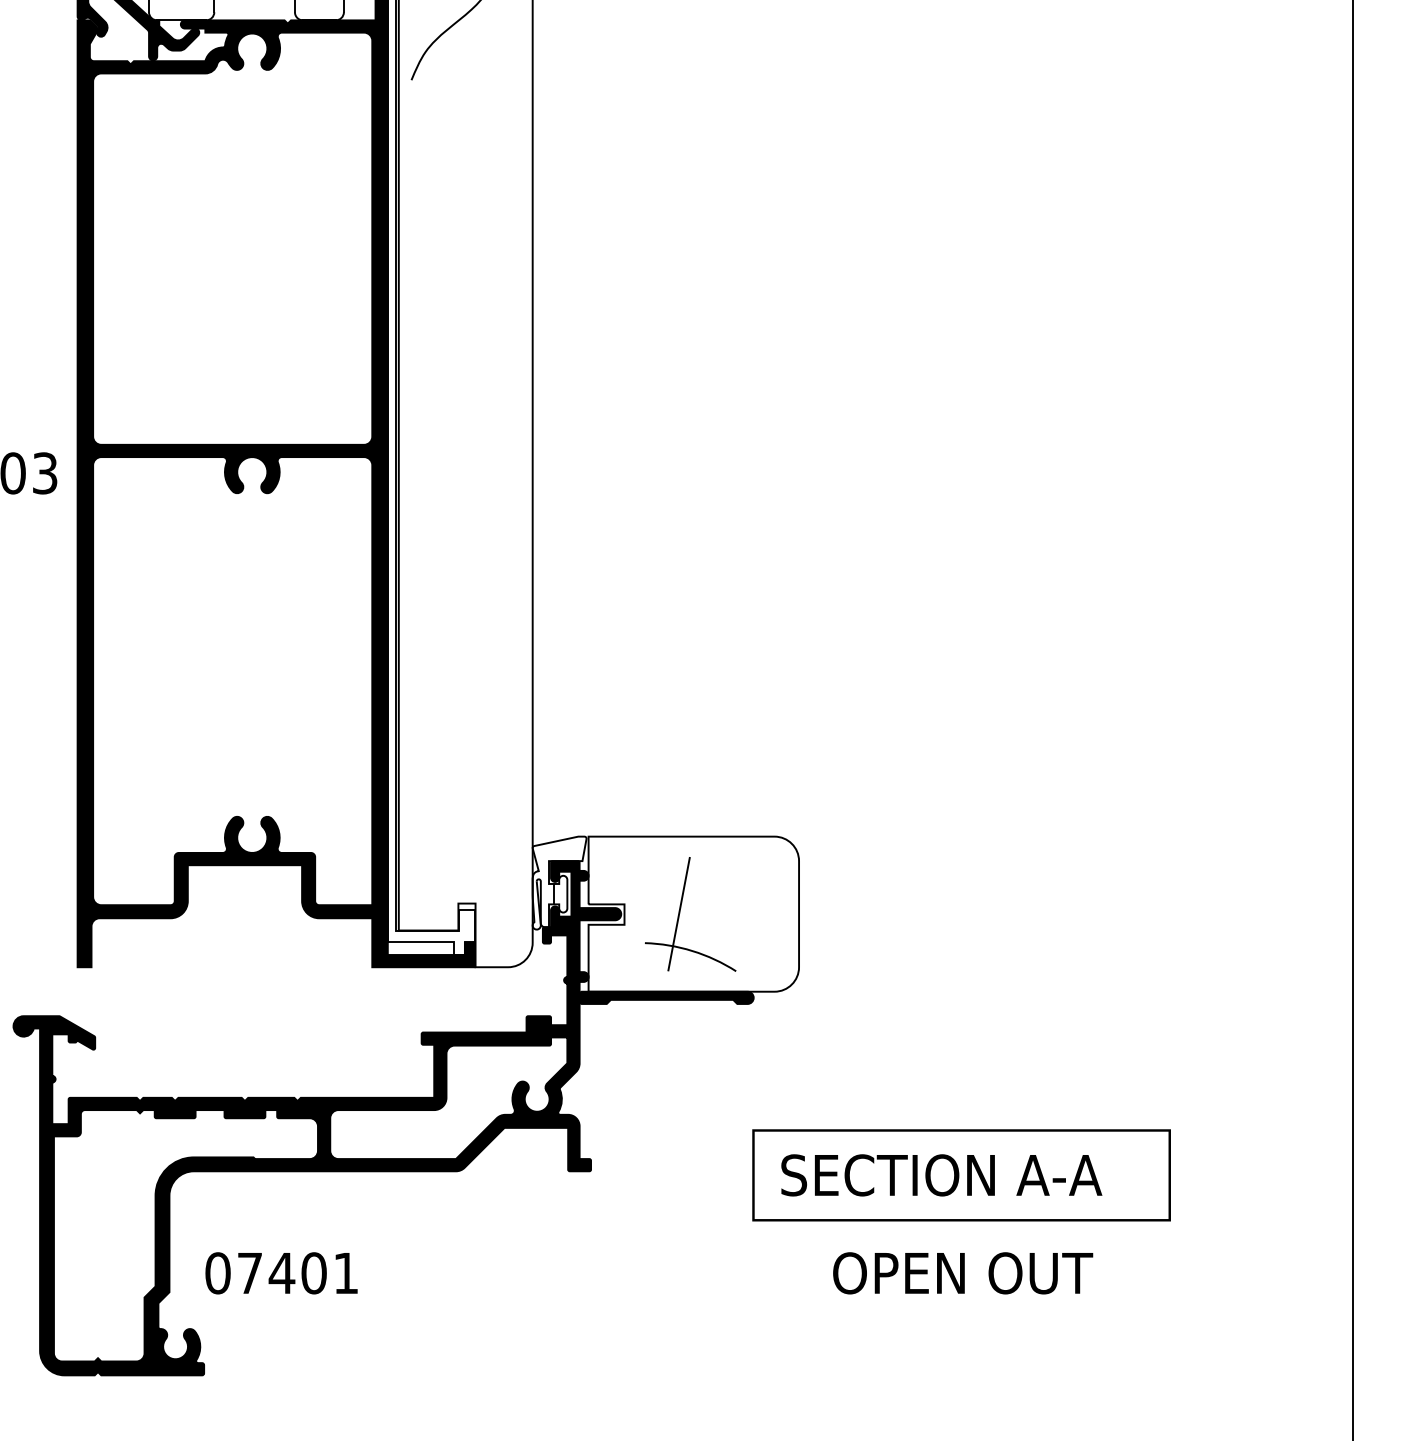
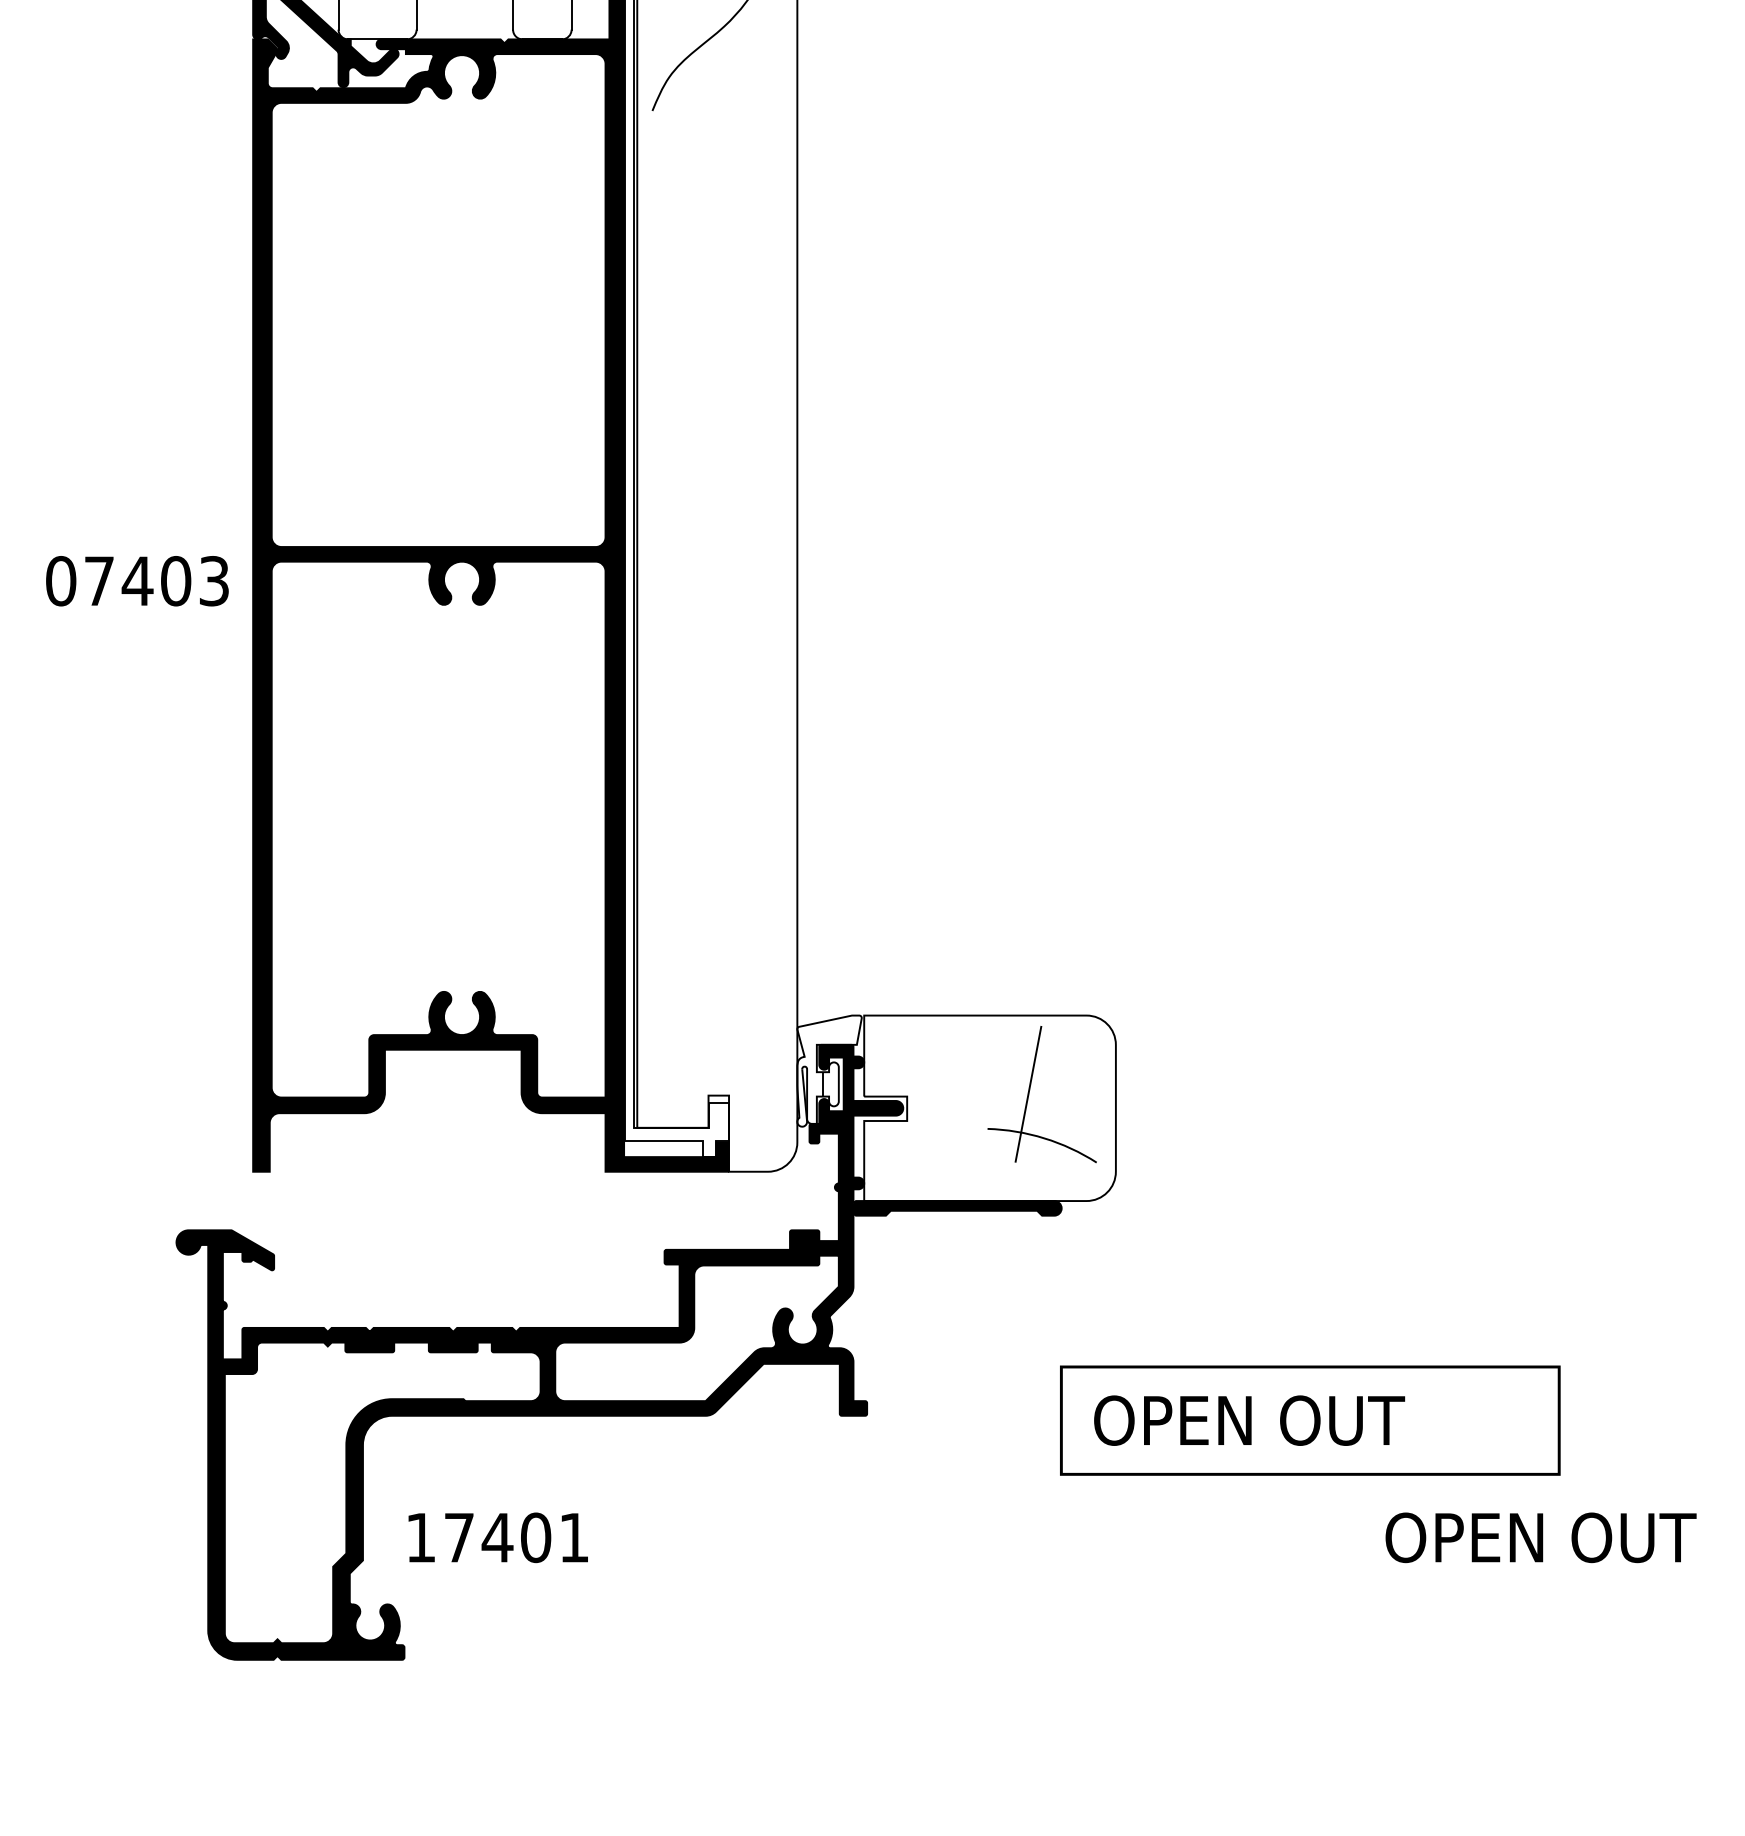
part: (680, 911) -> (1030, 1090), moved
text: (941, 1175) -> (1286, 1420), SECTION A-A -> OPEN OUT
text: (218, 1273) -> (421, 1537), 07401 -> 17401
text: (962, 1273) -> (1540, 1537), moved

